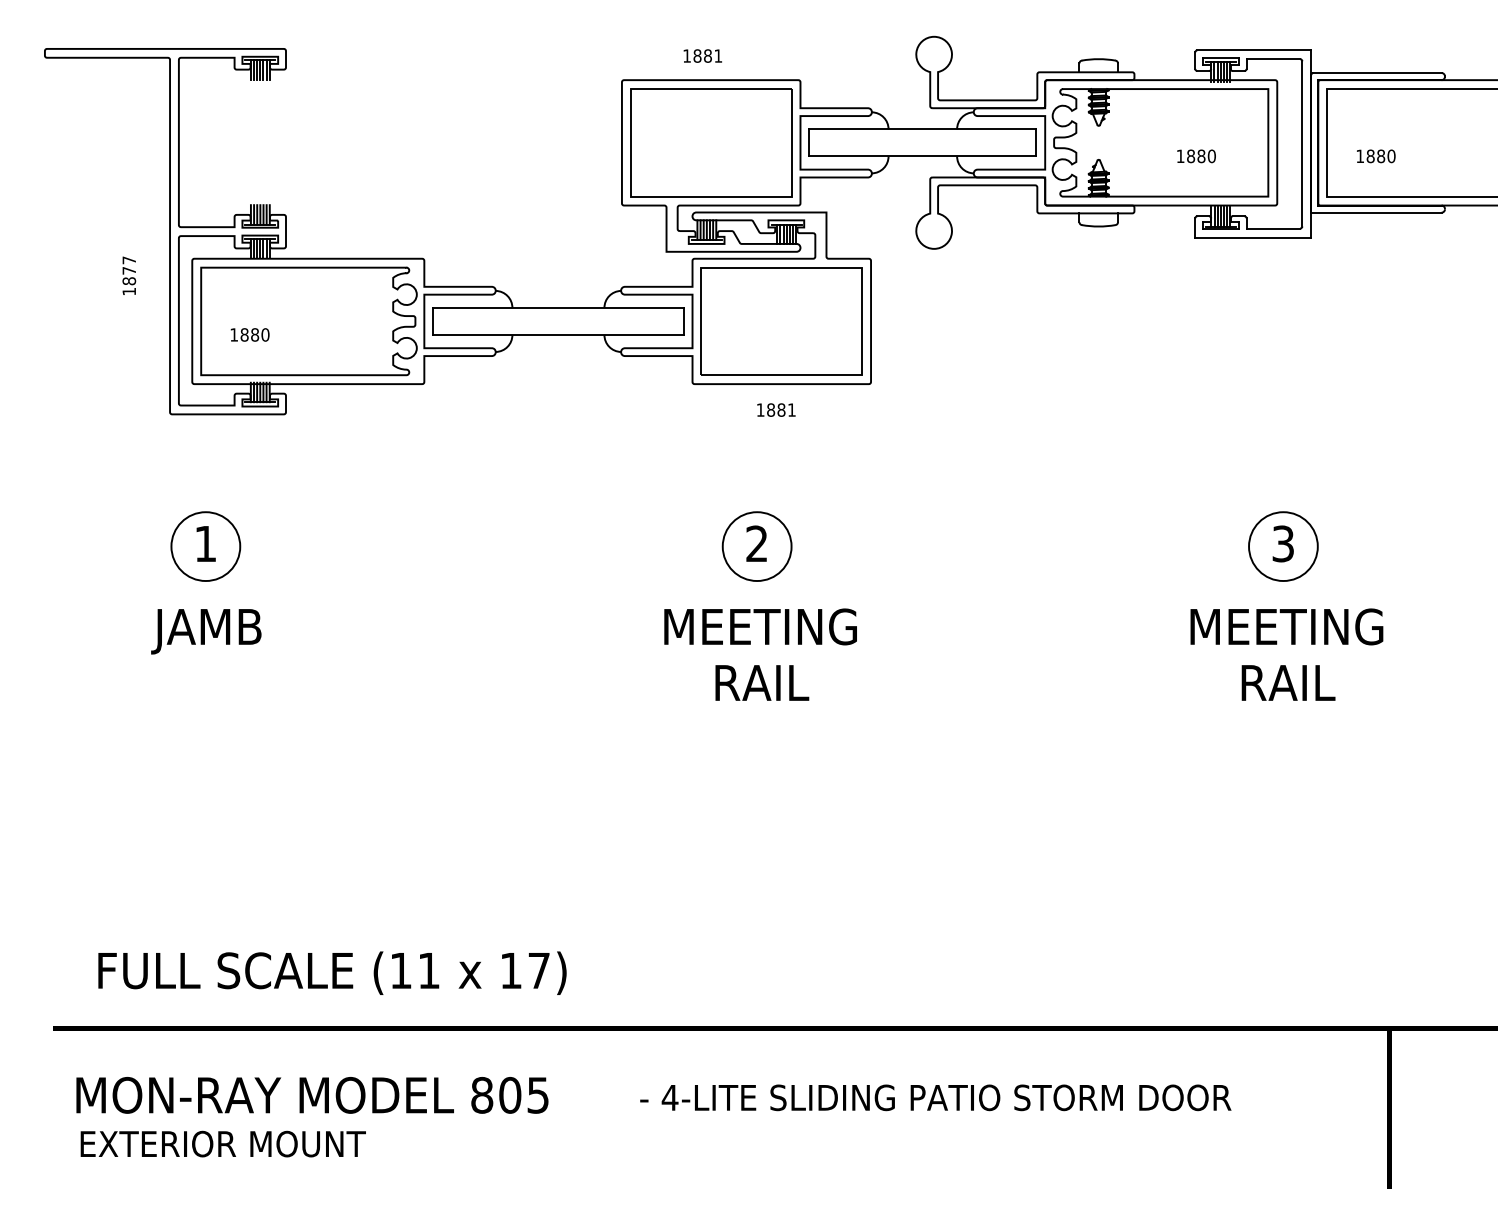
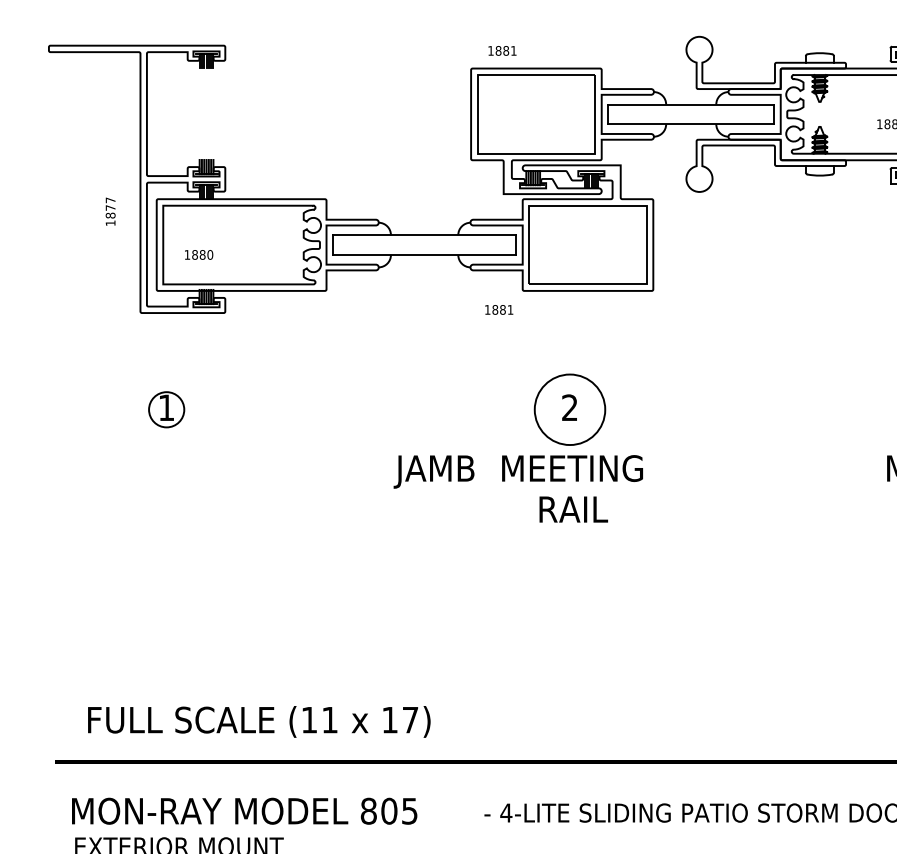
text: (702, 55) -> (502, 50), moved
text: (776, 409) -> (499, 309), moved
circle: (205, 546) -> (166, 409), size x0.7
circle: (756, 546) -> (569, 409), size x1.4
text: (206, 631) -> (434, 471), moved

